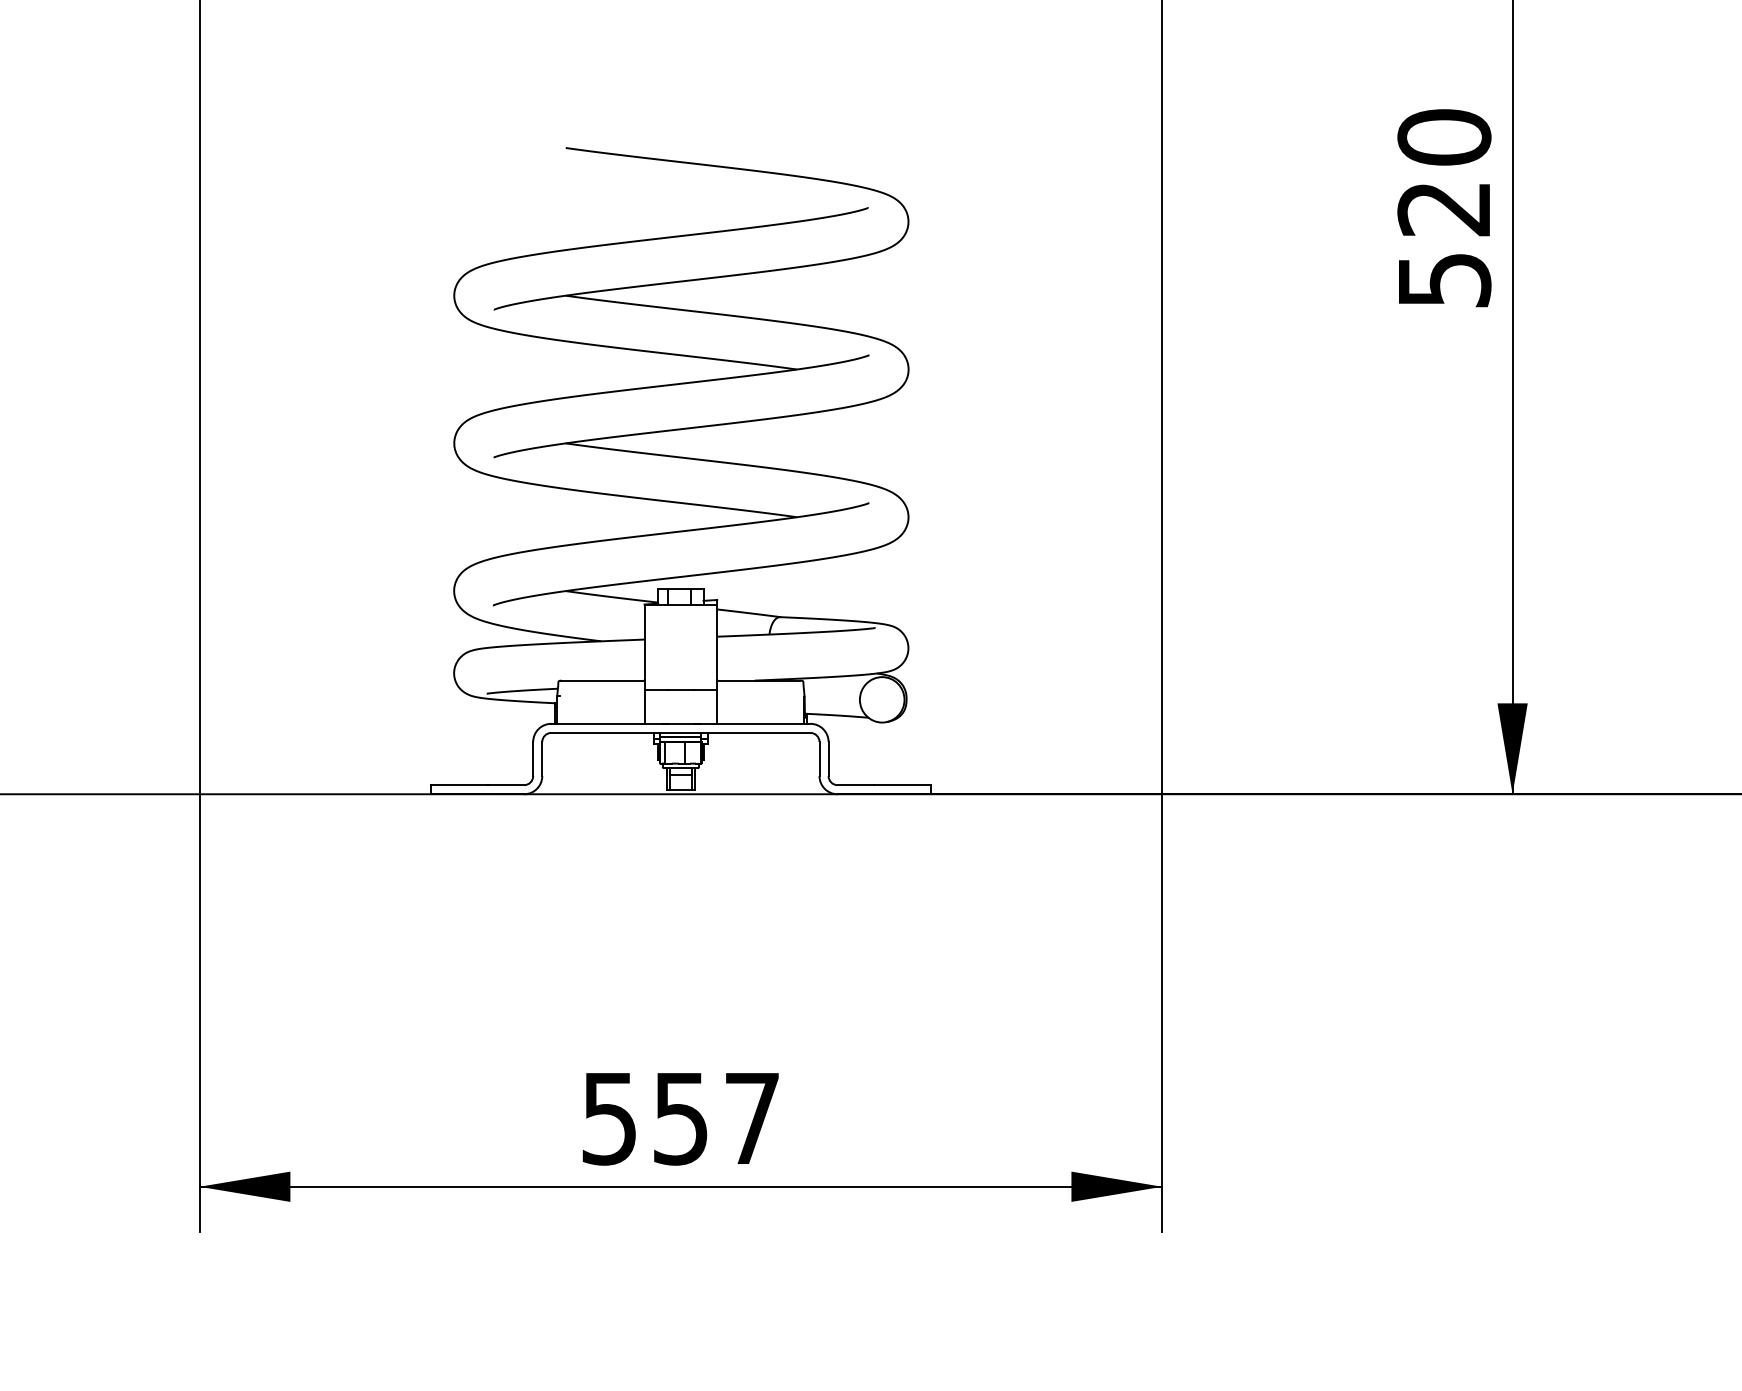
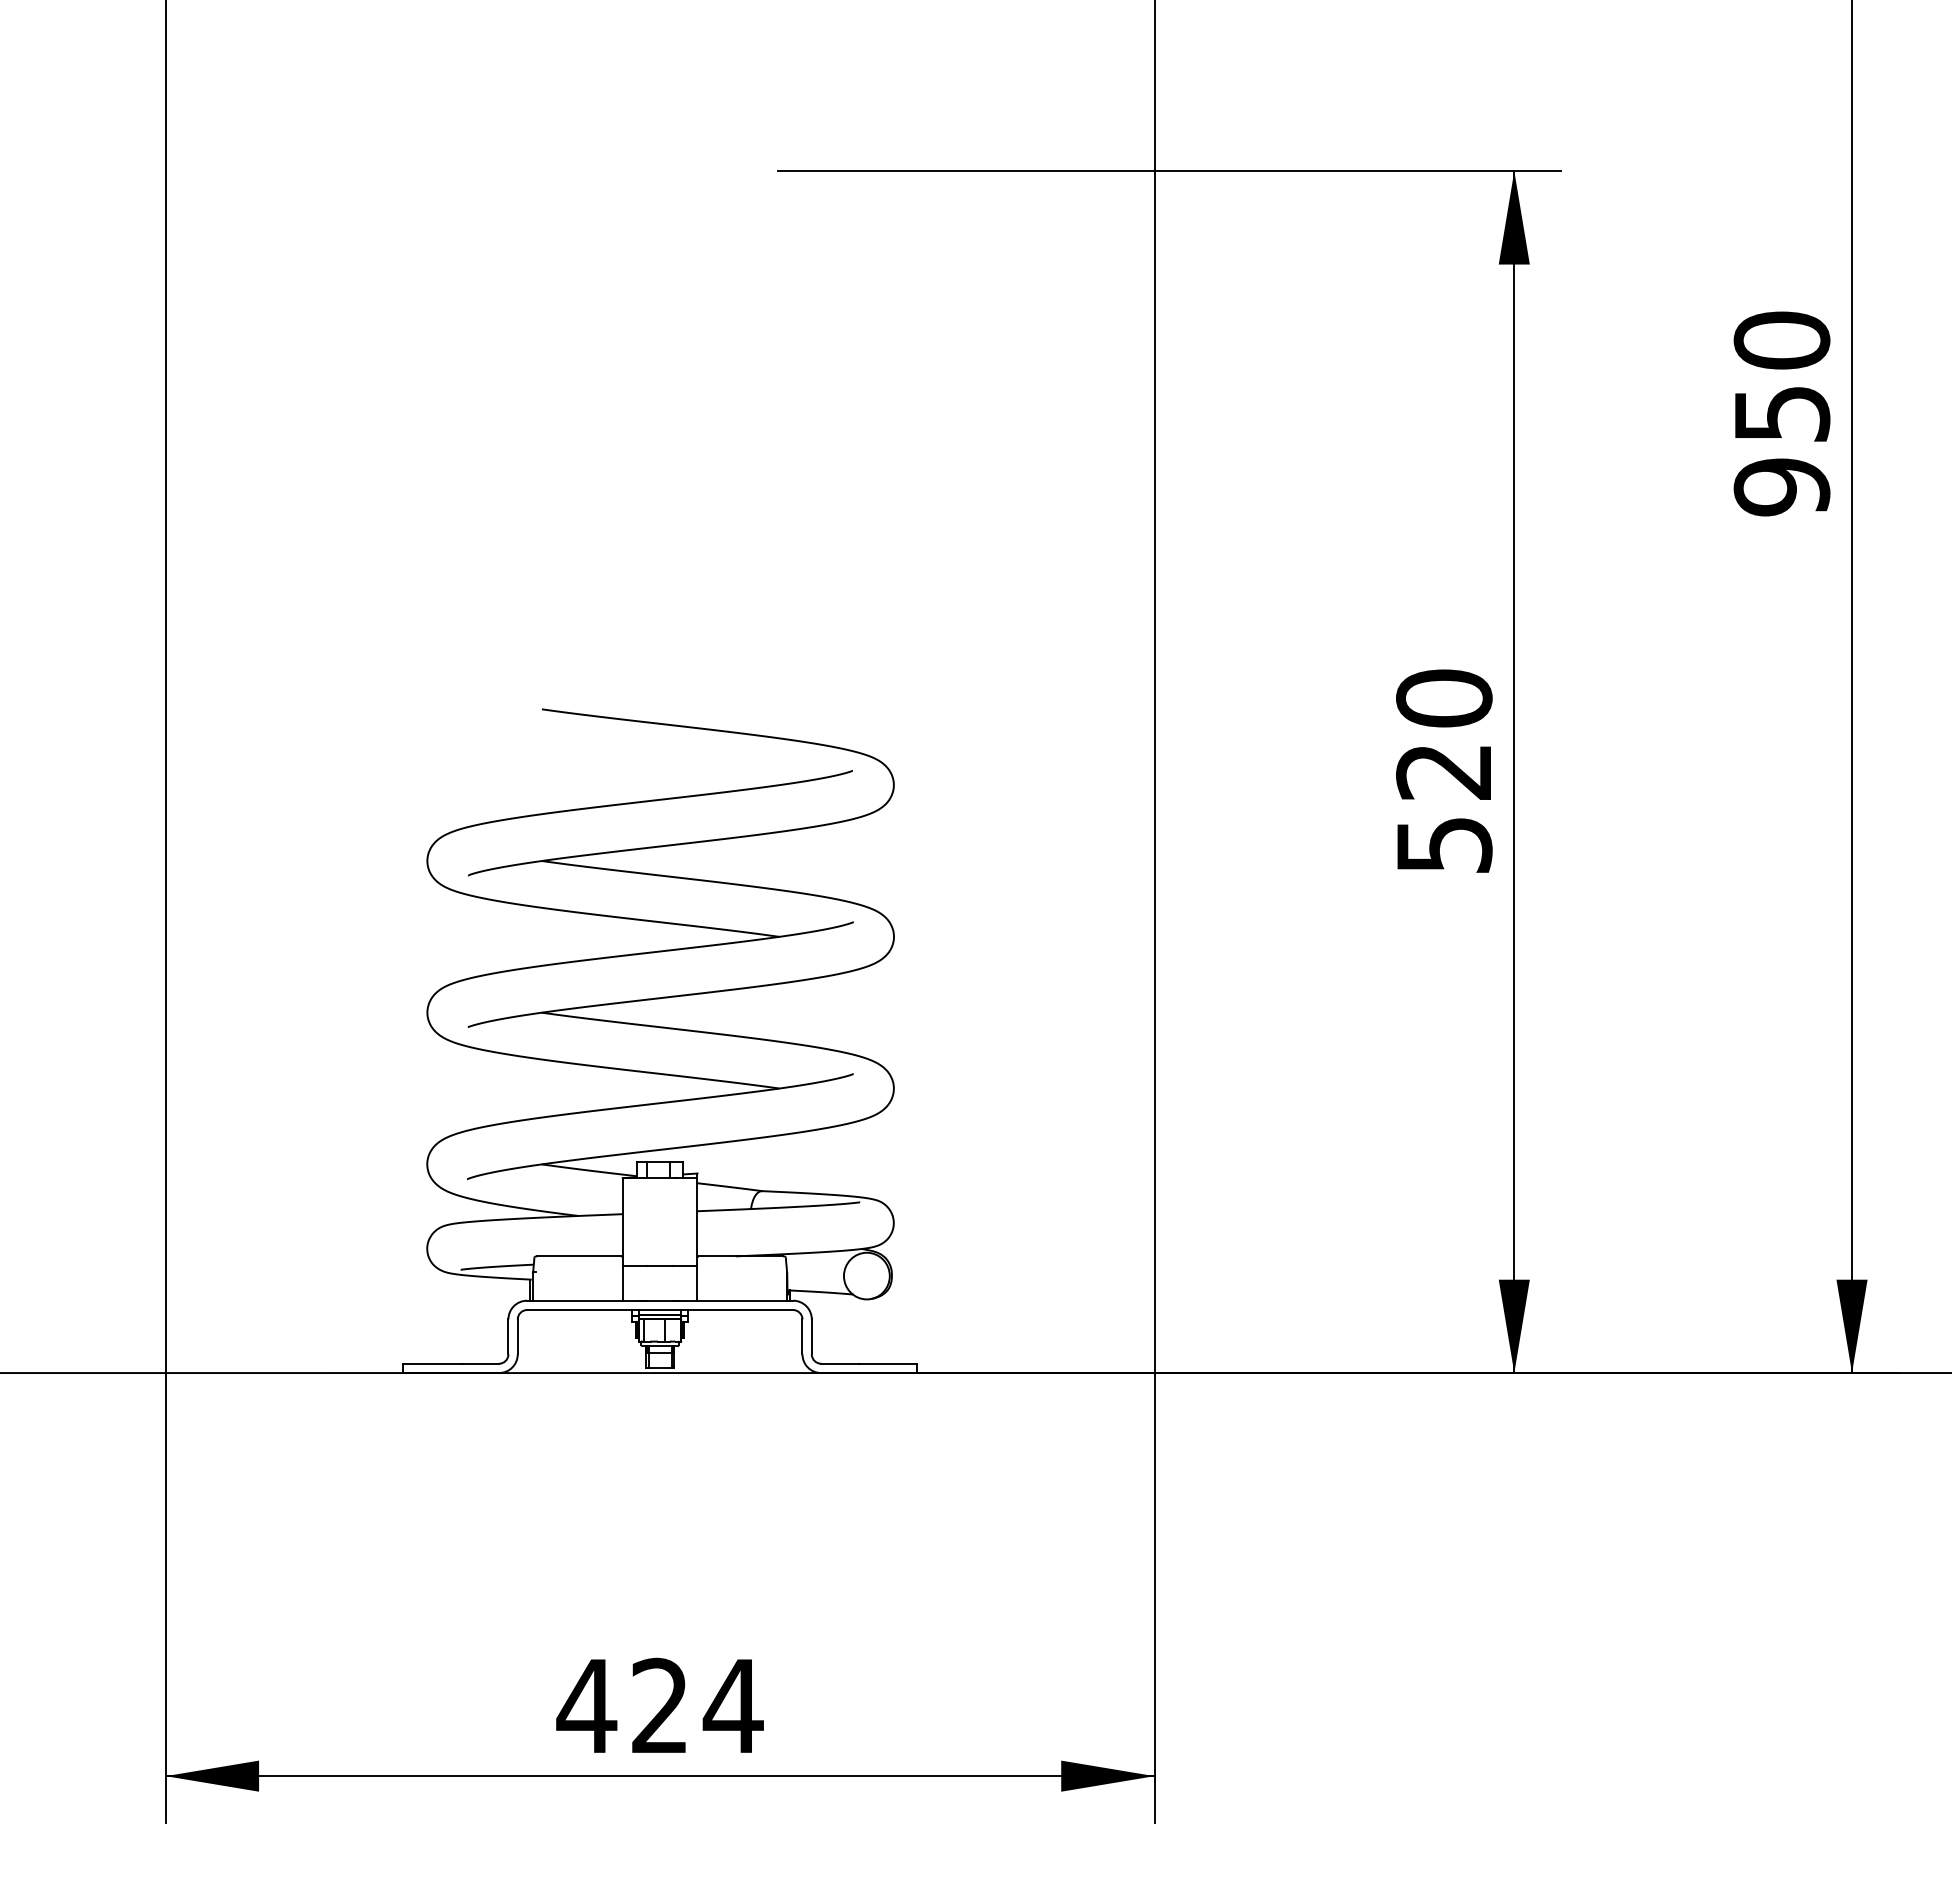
text: (680, 1117) -> (659, 1705), 557 -> 424

